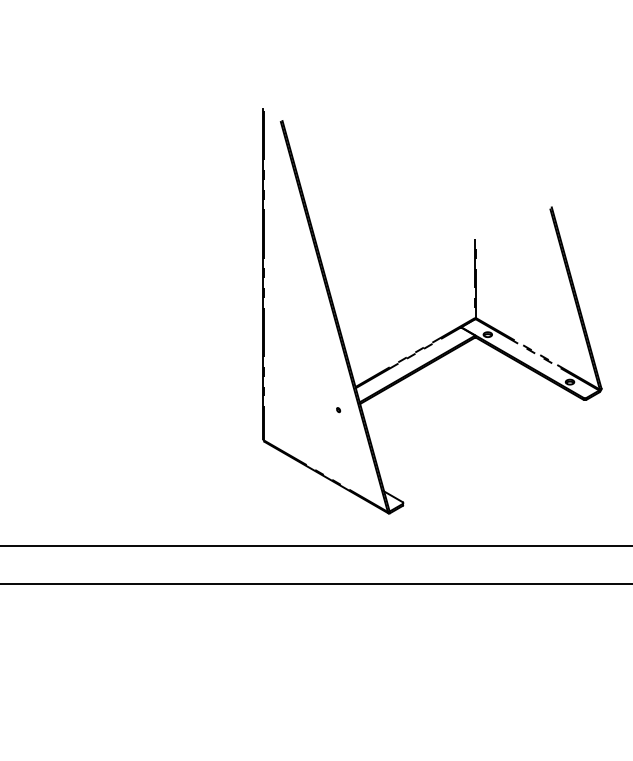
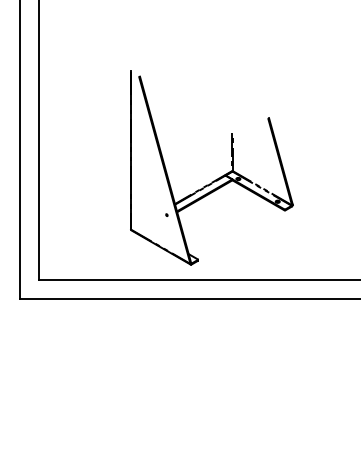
part: (446, 331) -> (218, 177), moved

